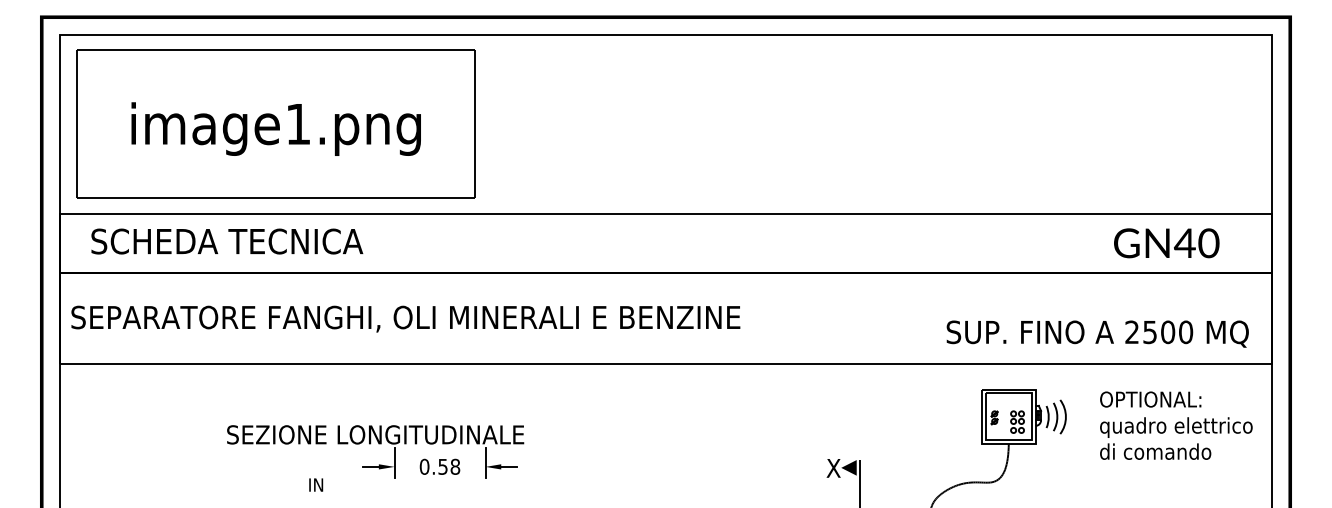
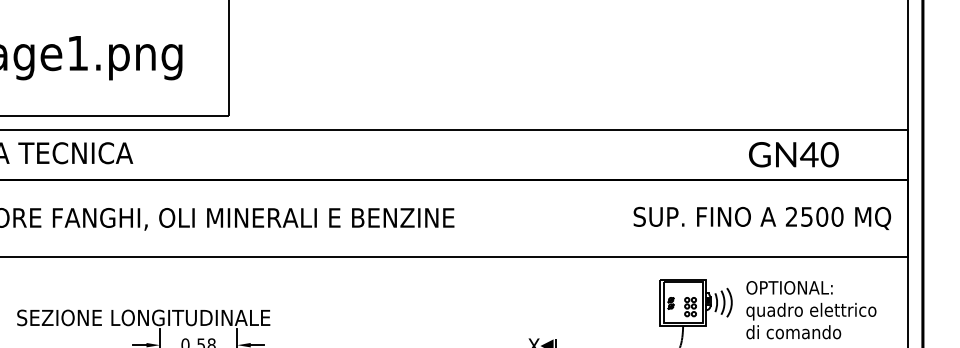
text: (1166, 243) -> (793, 154), moved
text: (1097, 333) -> (762, 217), moved
text: (1176, 425) -> (811, 309), moved

